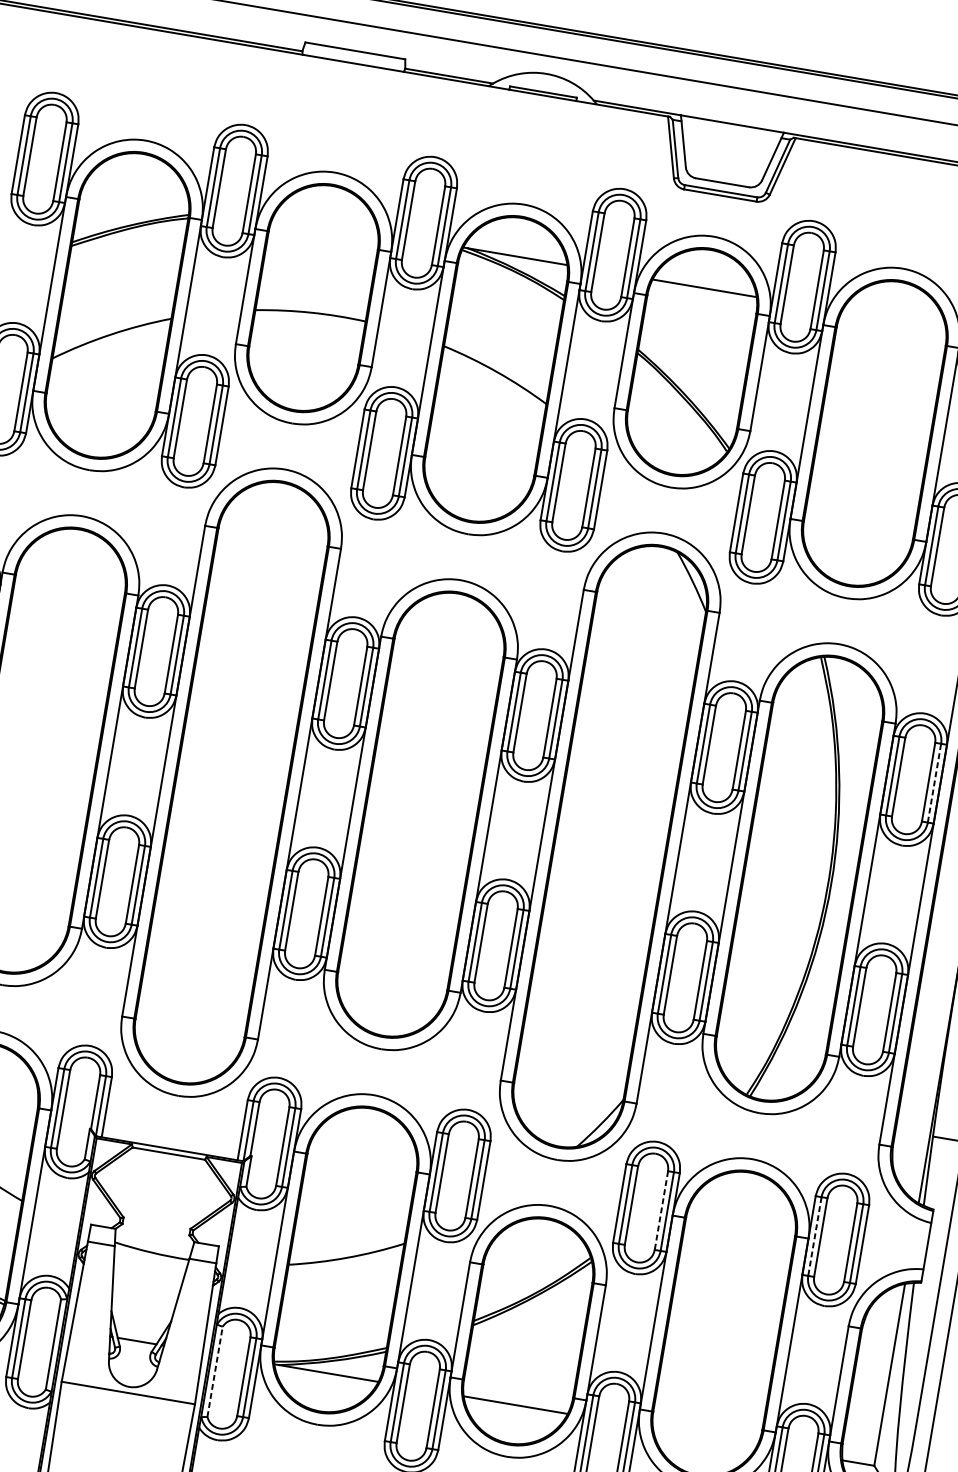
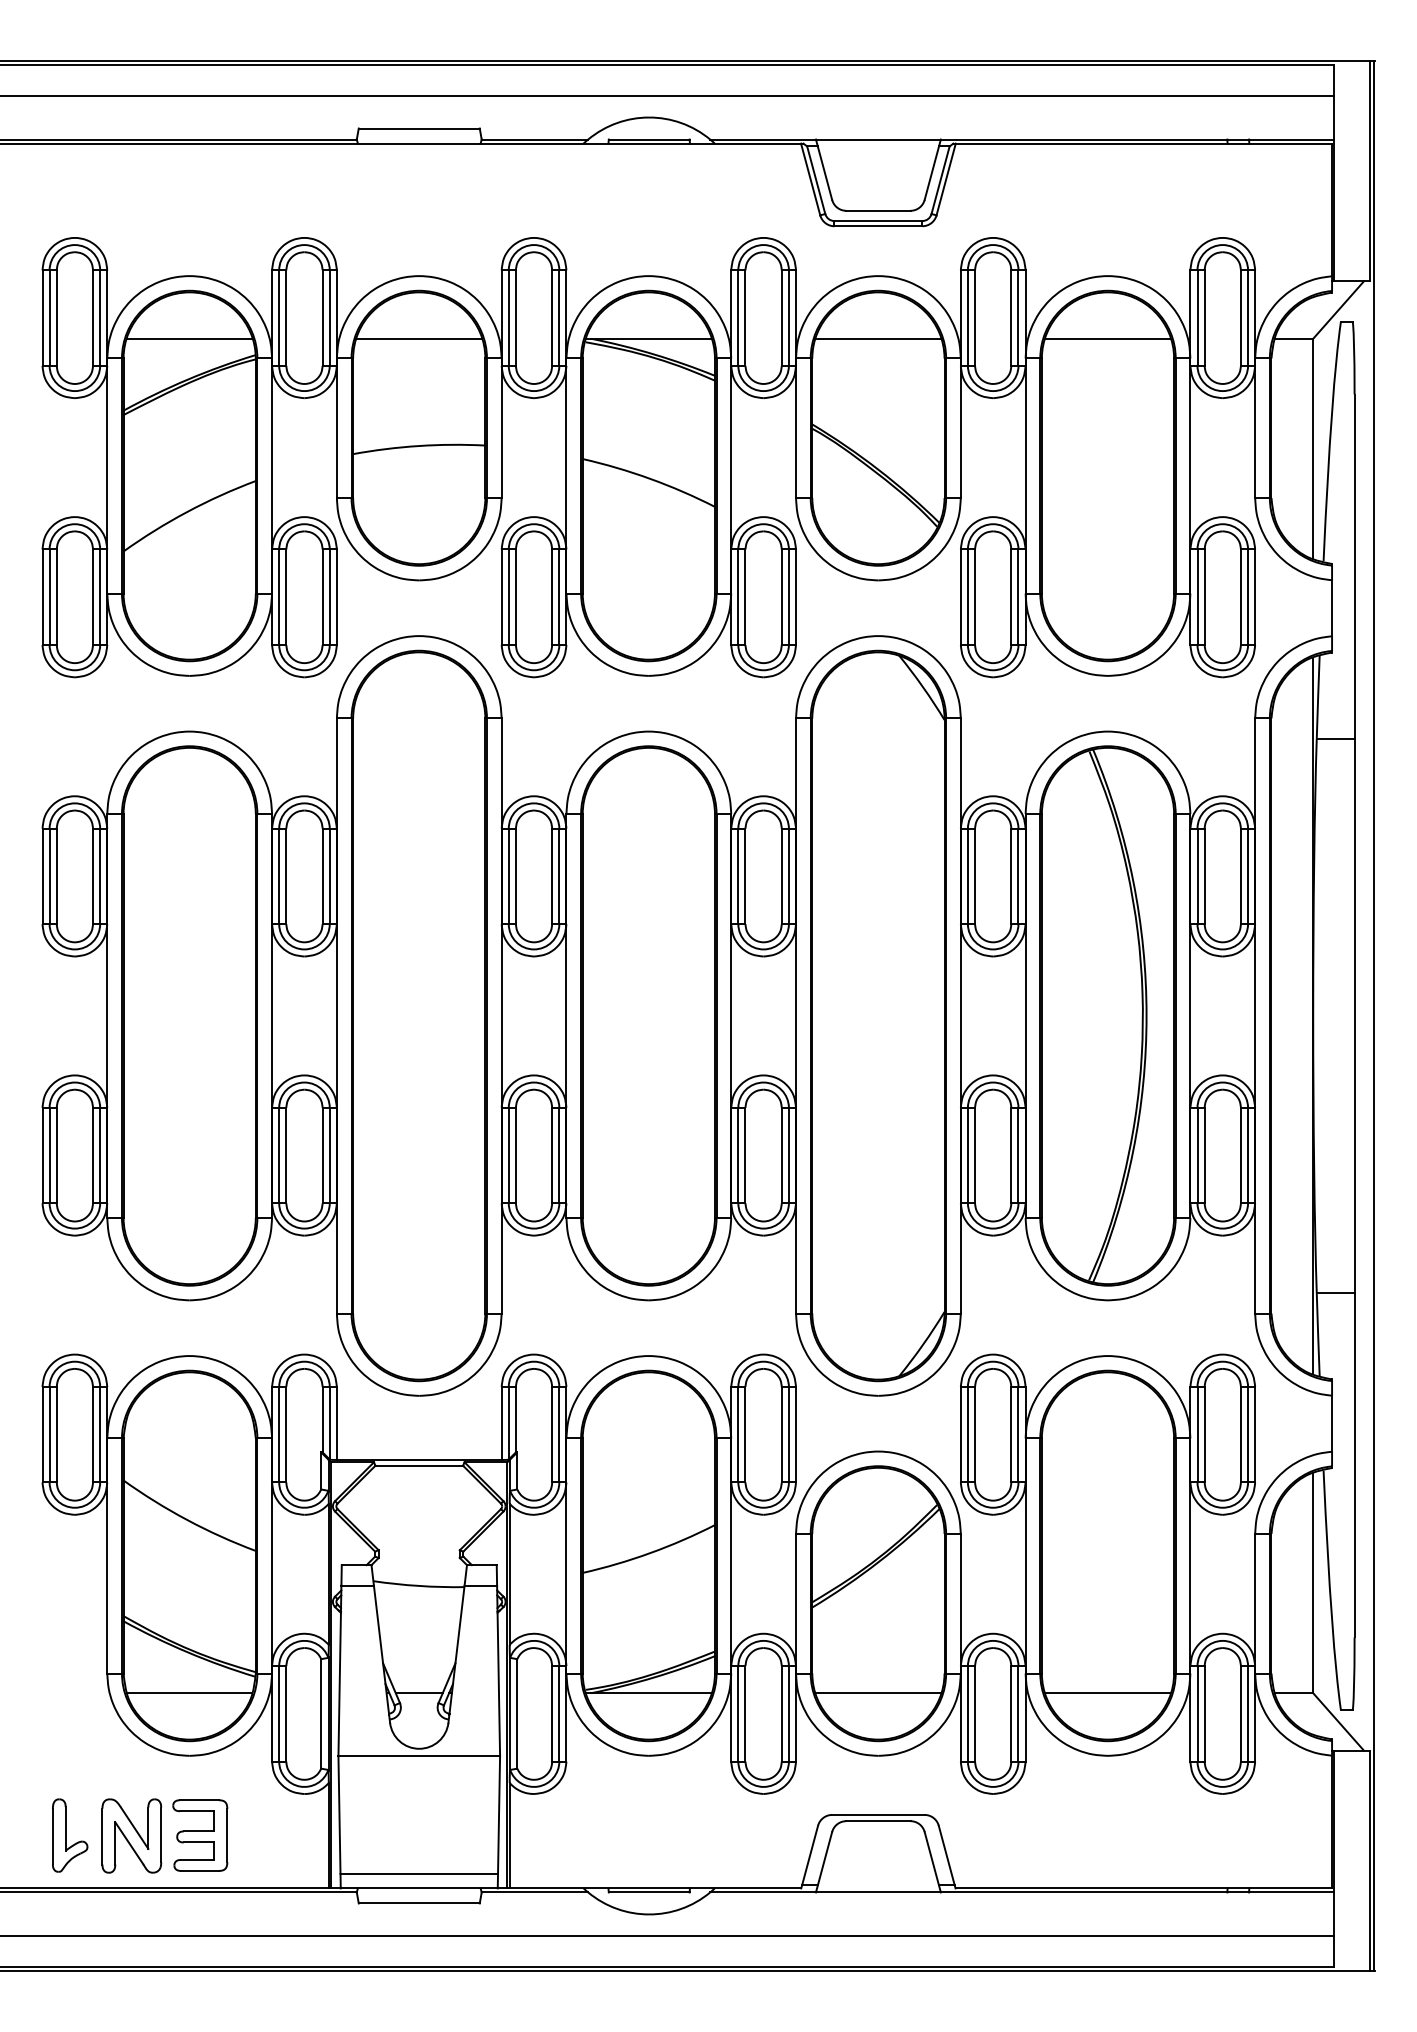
line: (136, 192) -> (189, 338), added
line: (326, 224) -> (419, 338), added
line: (893, 320) -> (1107, 338), added
line: (934, 783) -> (1248, 876), dashed -> solid
line: (661, 1210) -> (1011, 1434), dashed -> solid
line: (814, 1236) -> (1197, 1434), dashed -> solid
line: (215, 1371) -> (517, 1713), dashed -> solid
line: (704, 1437) -> (1107, 1693), added

